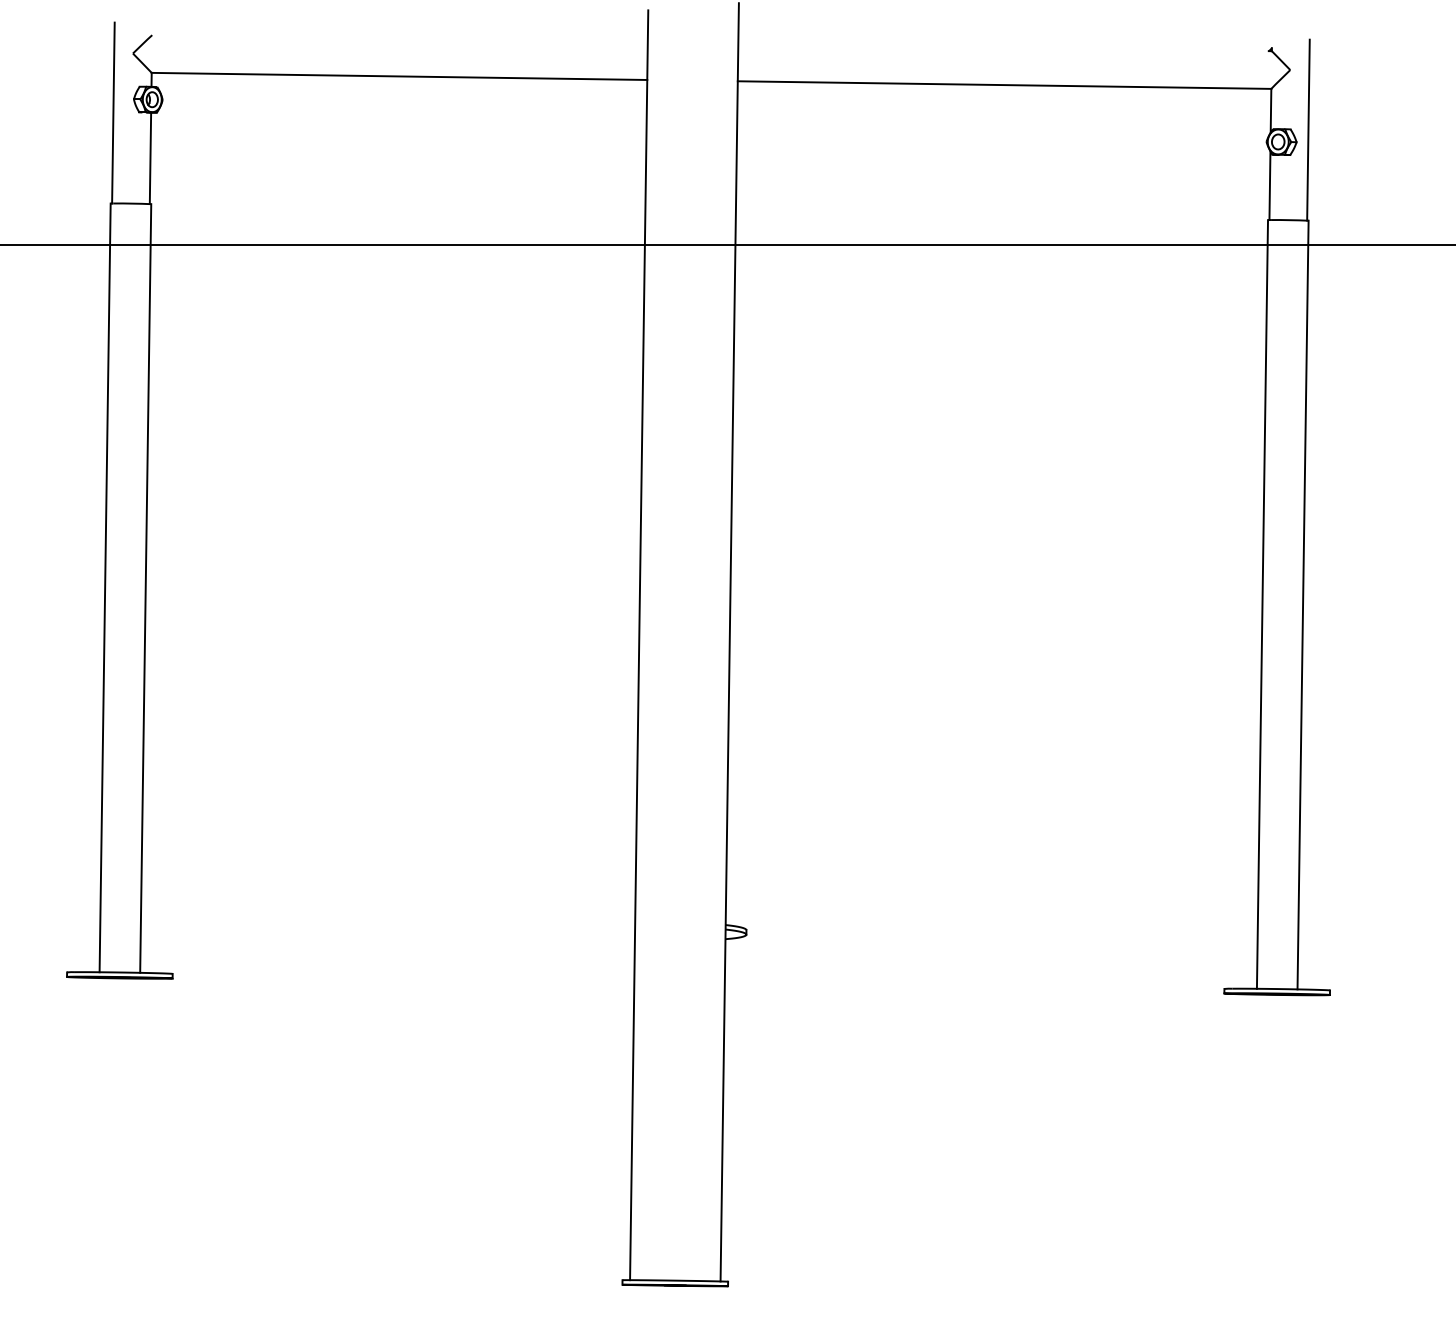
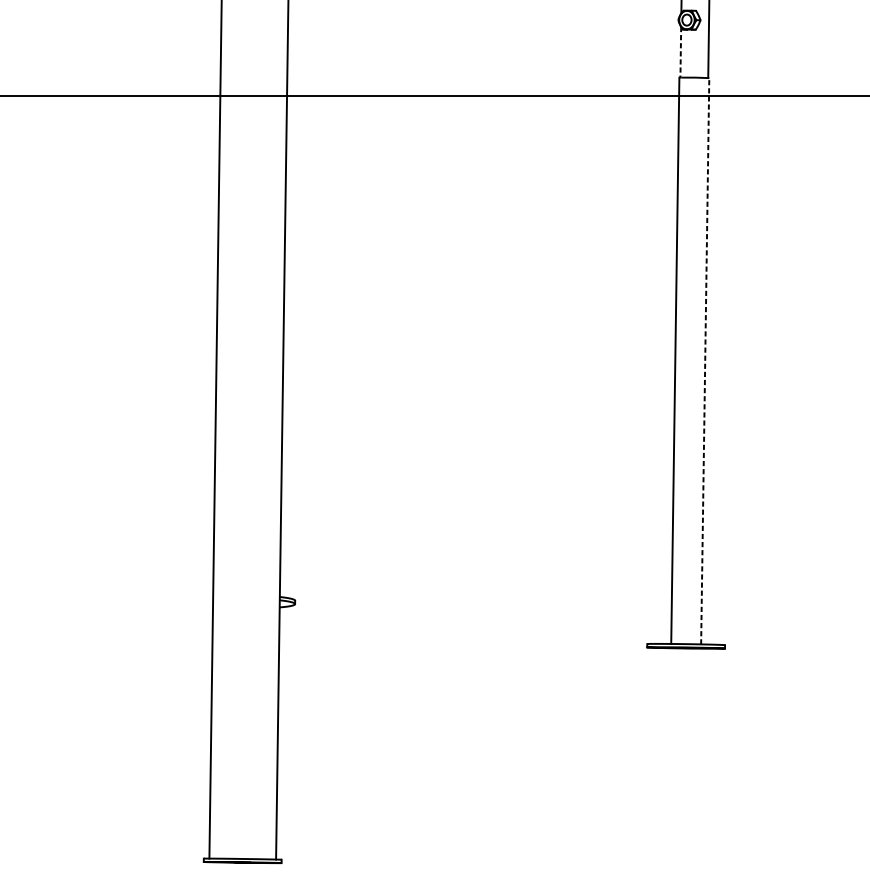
line: (1269, 186) -> (680, 52), solid -> dashed
line: (1303, 604) -> (705, 360), solid -> dashed

